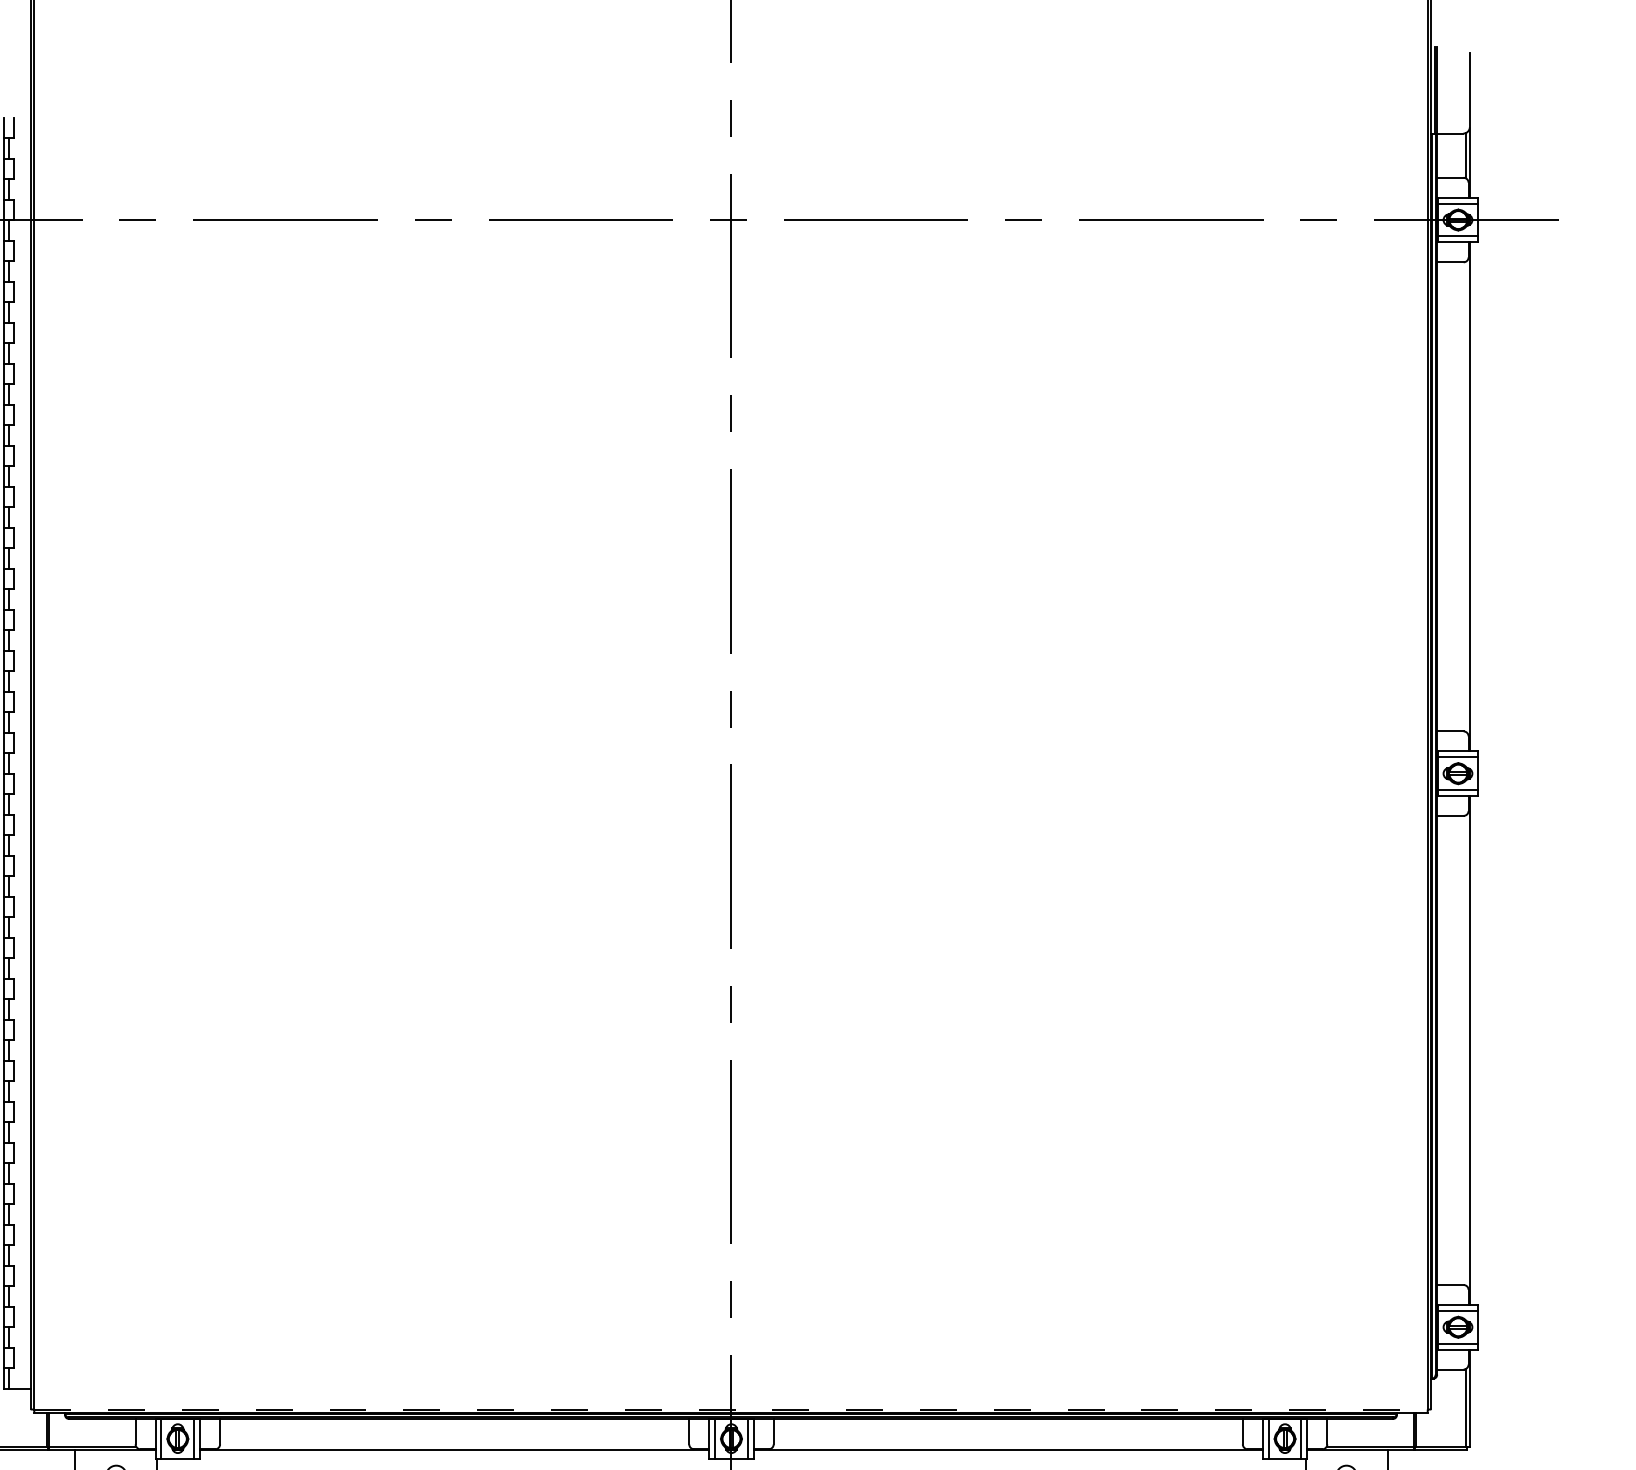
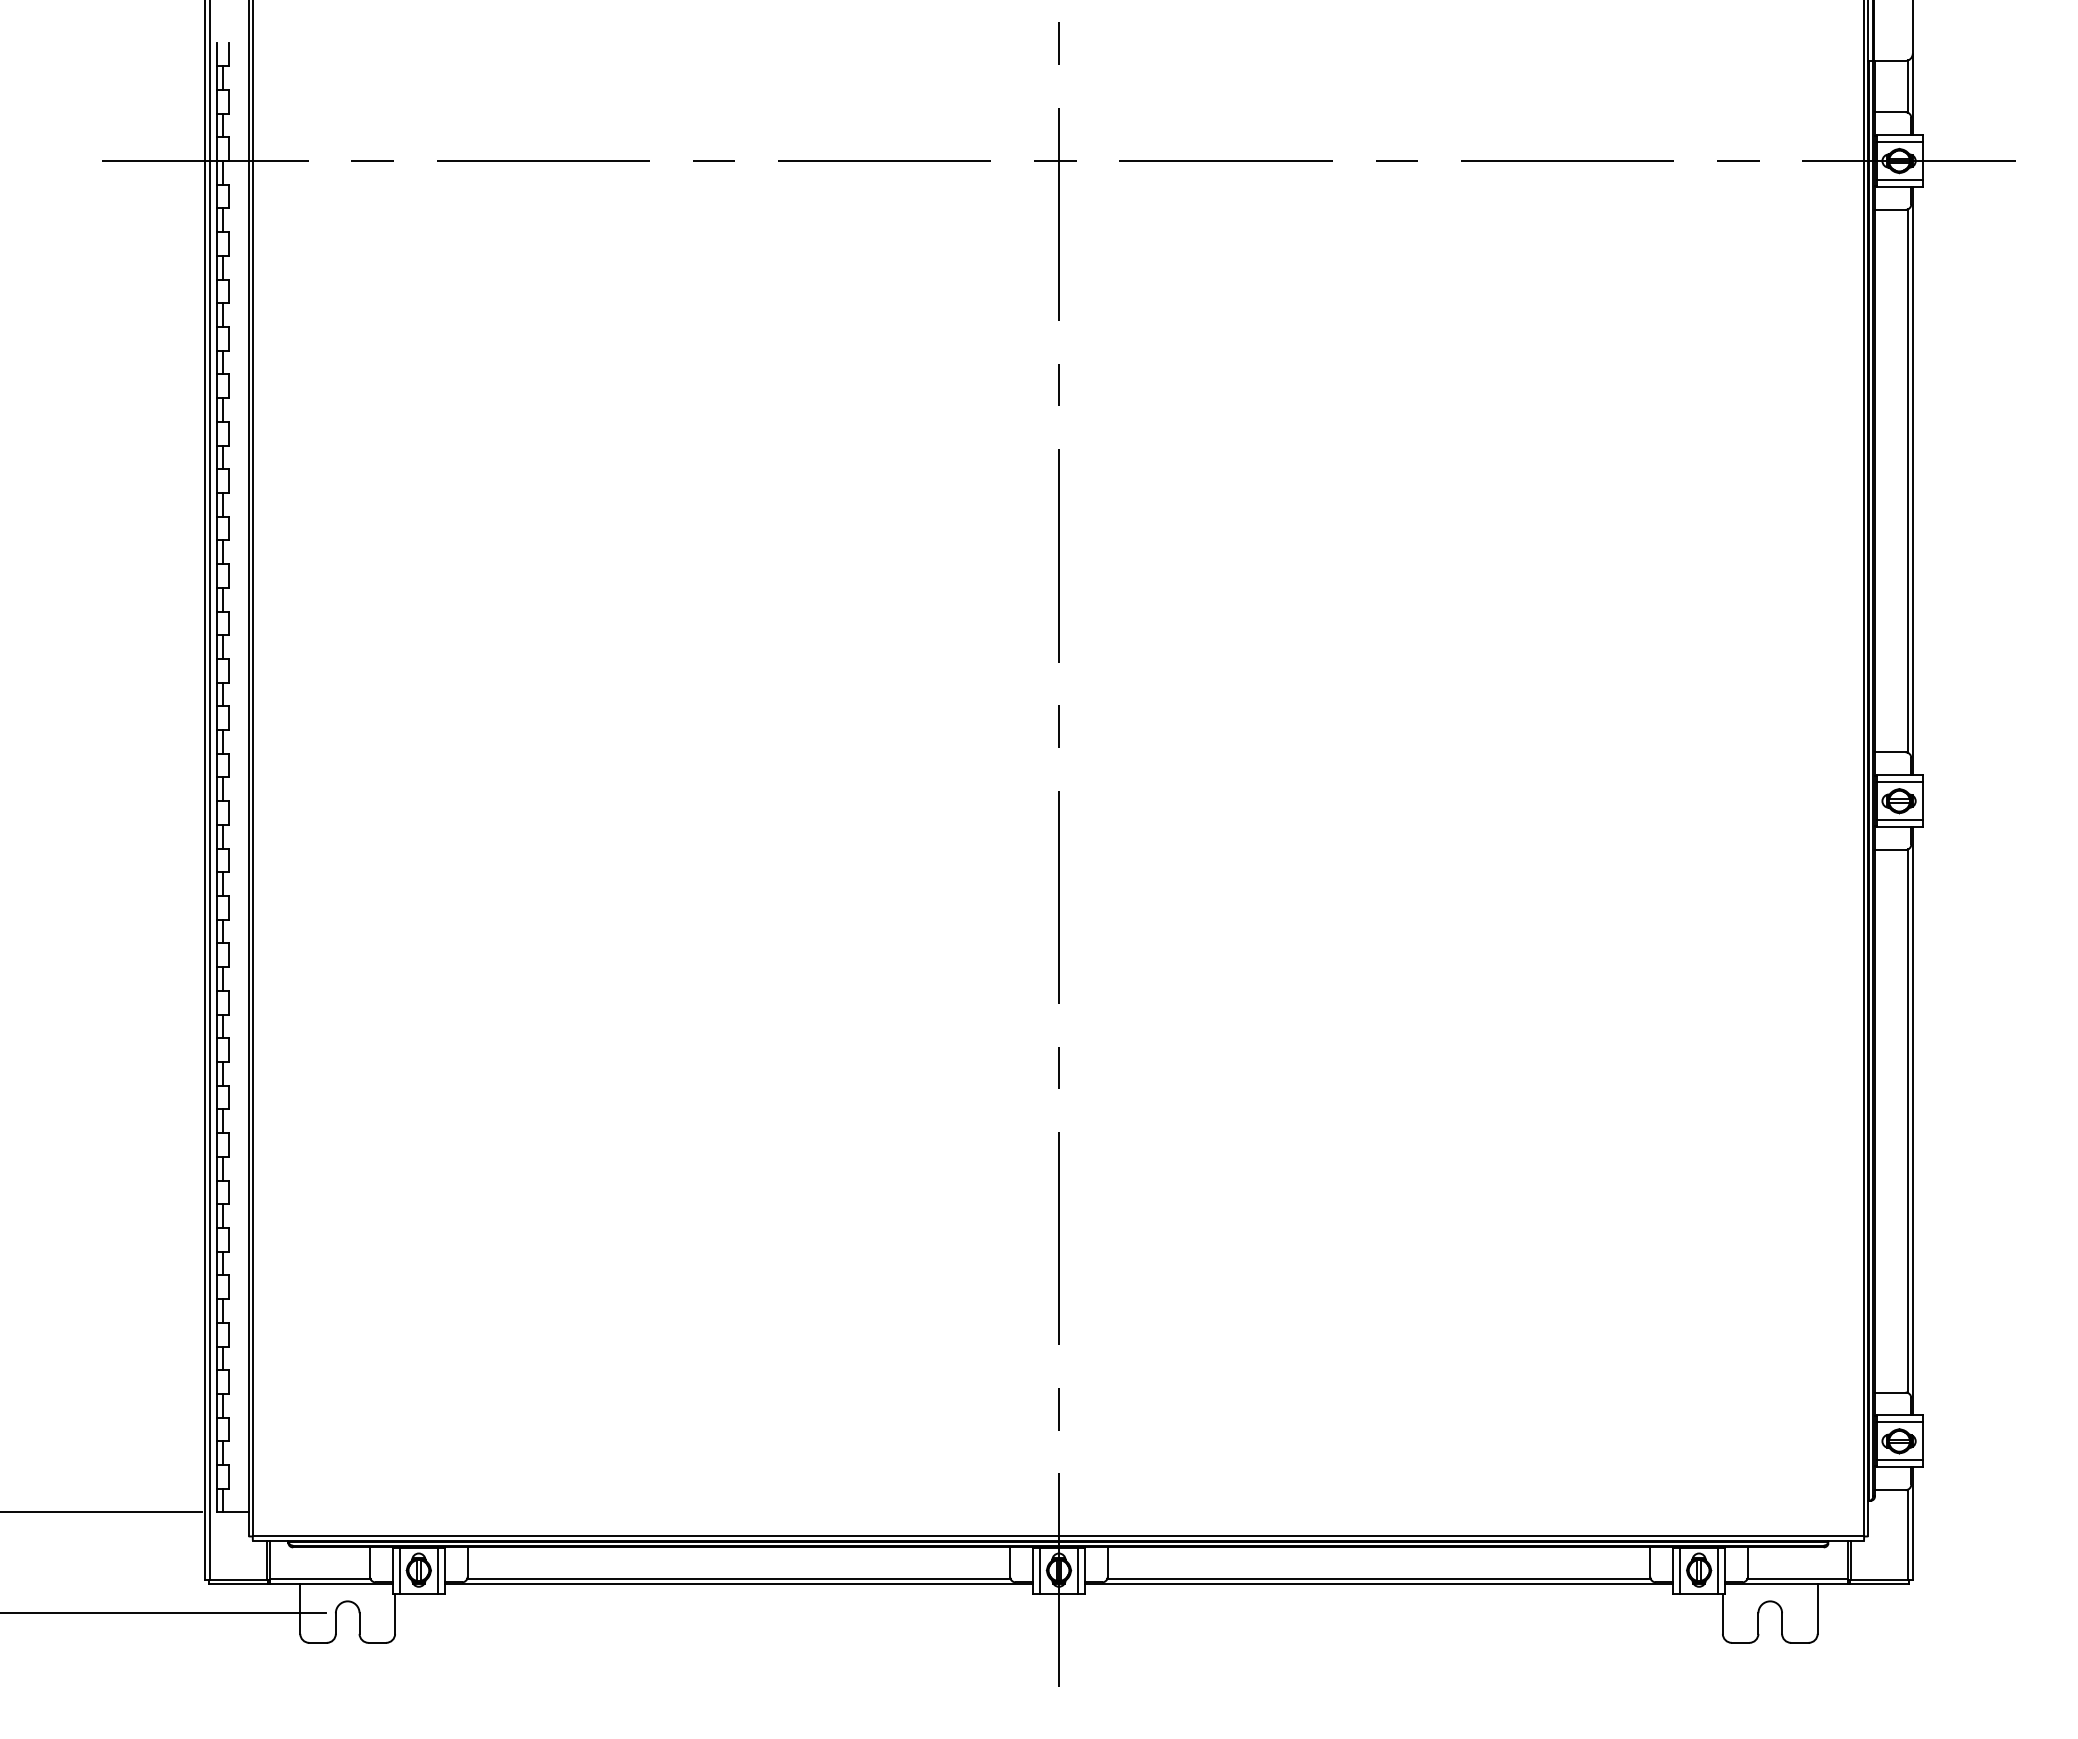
line: (1466, 497) -> (1908, 481), added
line: (1466, 1050) -> (1908, 1121), added
line: (731, 1409) -> (1058, 1536), dashed -> solid
line: (454, 1446) -> (738, 1579), added
line: (1007, 1446) -> (1378, 1579), added

